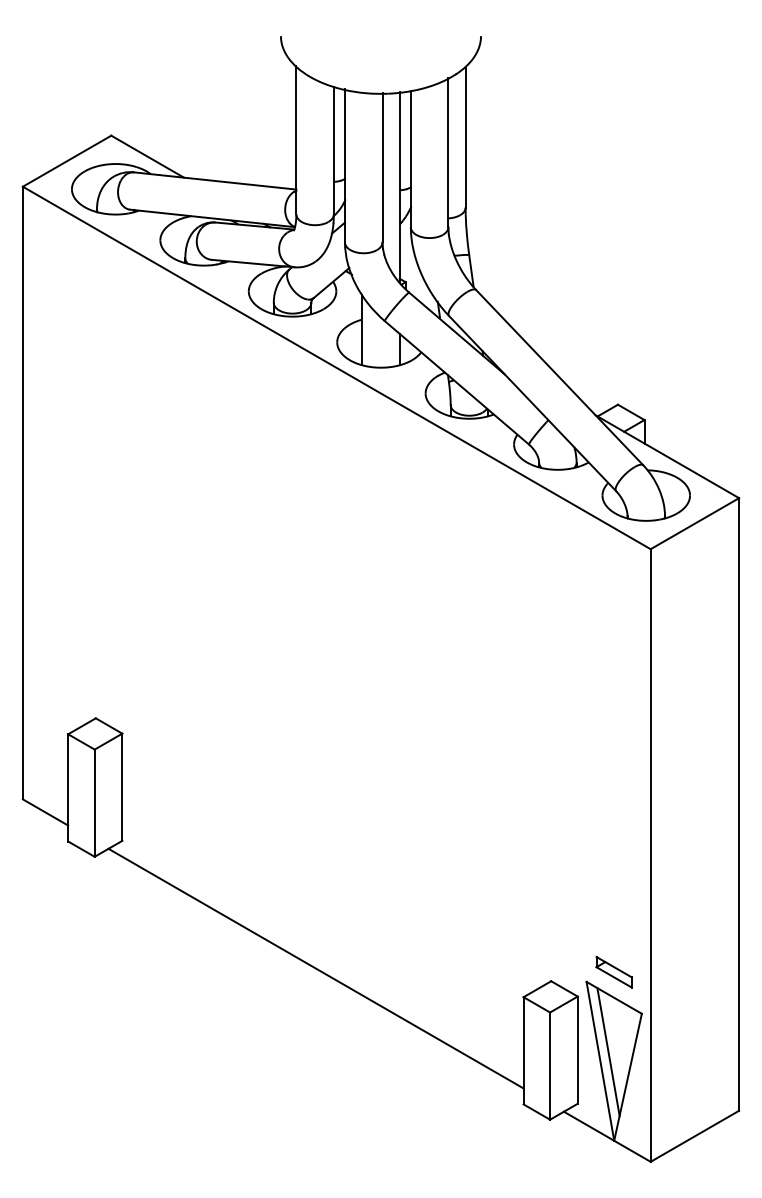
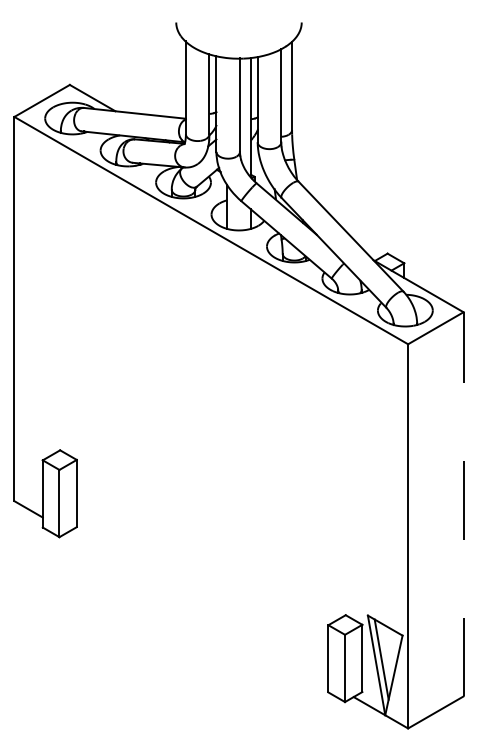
line: (738, 803) -> (463, 503), solid -> dashed
line: (316, 968) -> (198, 607), removed
part: (614, 972) -> (385, 609), removed

